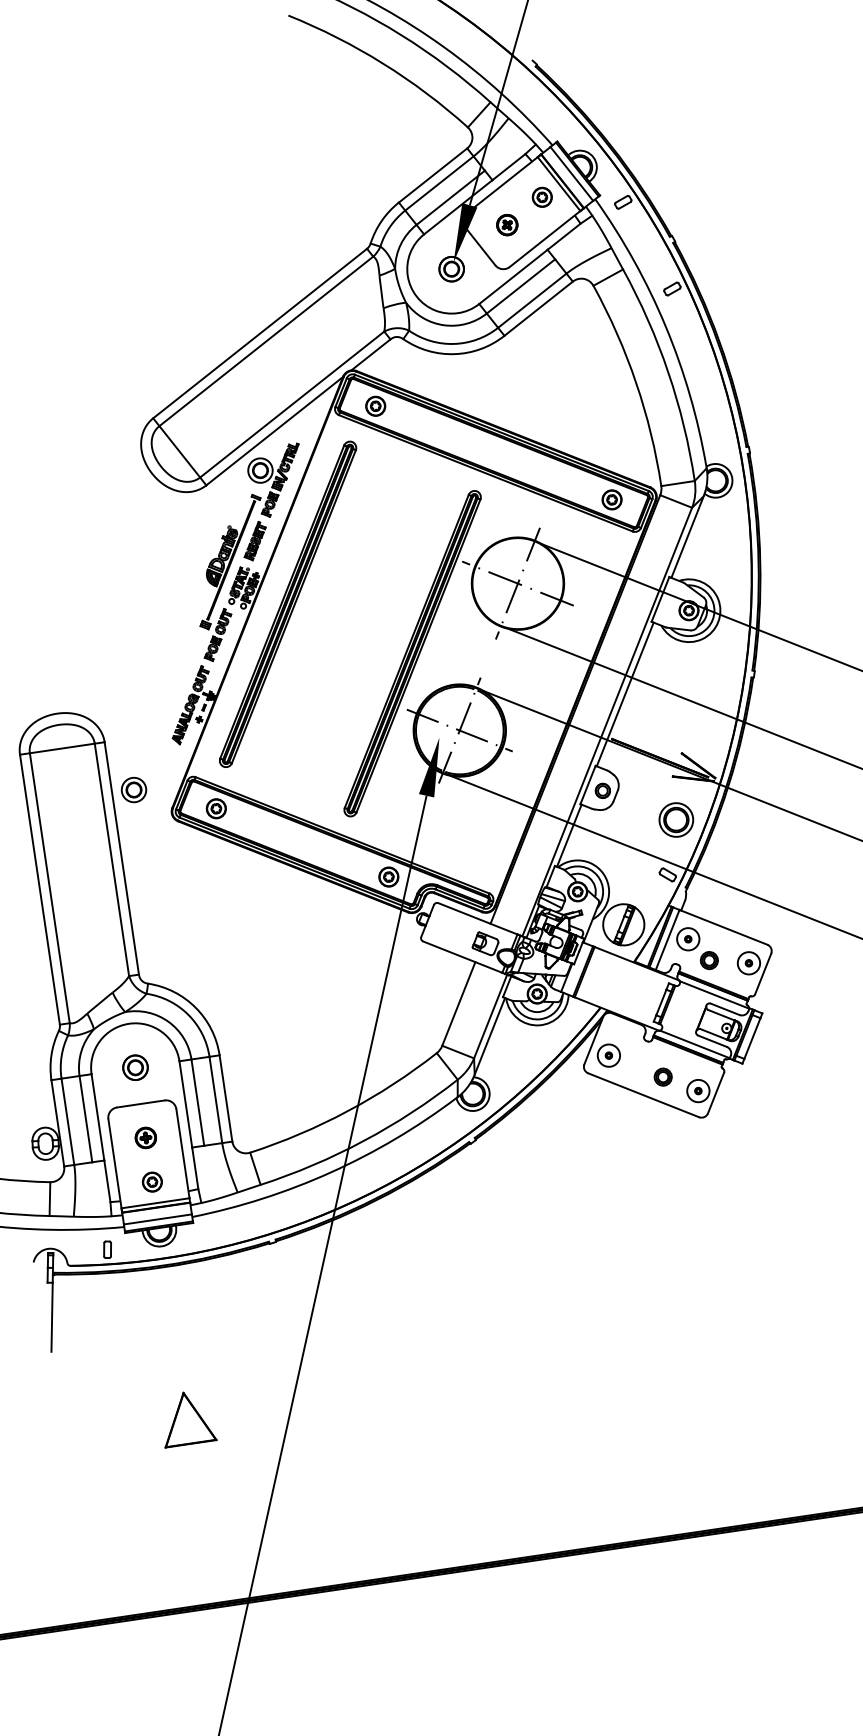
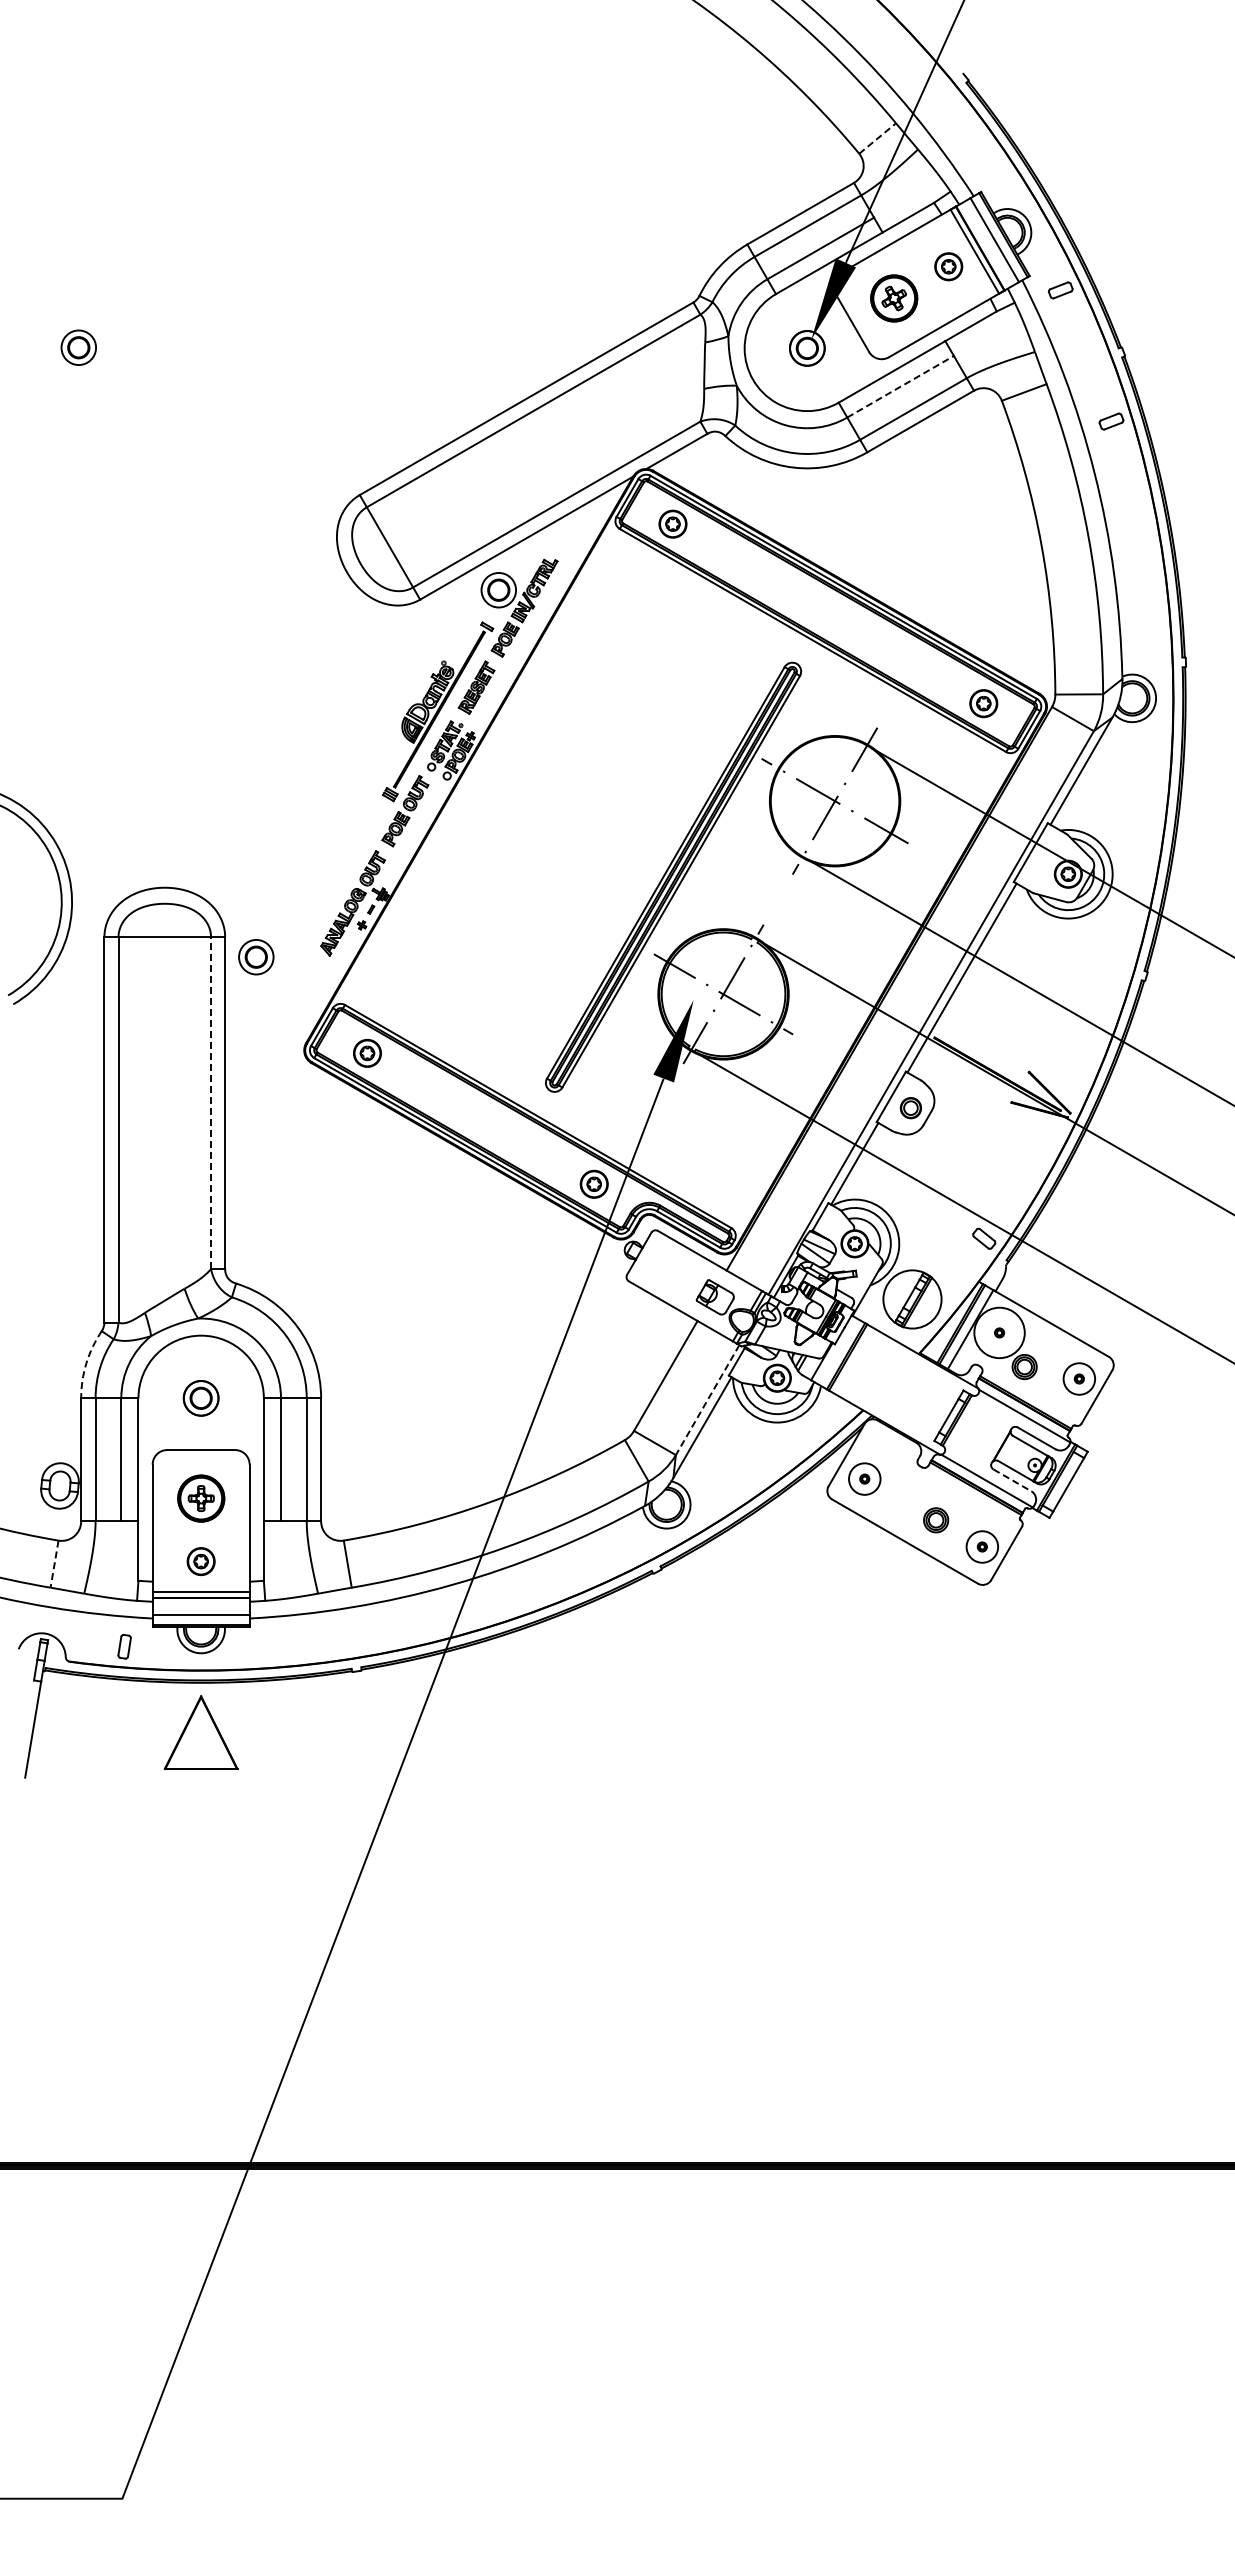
line: (479, 114) -> (877, 138), solid -> dashed
part: (506, 224) -> (893, 297), size x1.6
line: (520, 286) -> (900, 386), solid -> dashed
part: (287, 604) -> (509, 782), removed
part: (134, 790) -> (256, 957), moved
part: (676, 819) -> (1007, 1163), removed
line: (112, 860) -> (211, 1103), solid -> dashed
circle: (688, 938) -> (999, 1332), size x1.6
line: (490, 1016) -> (707, 1400), solid -> dashed
line: (712, 1041) -> (1012, 1480), solid -> dashed
arc: (51, 1055) -> (86, 1363), solid -> dashed
part: (145, 1137) -> (200, 1498), size x1.6
line: (49, 1199) -> (54, 1564), solid -> dashed
part: (186, 1418) -> (200, 1732), moved

